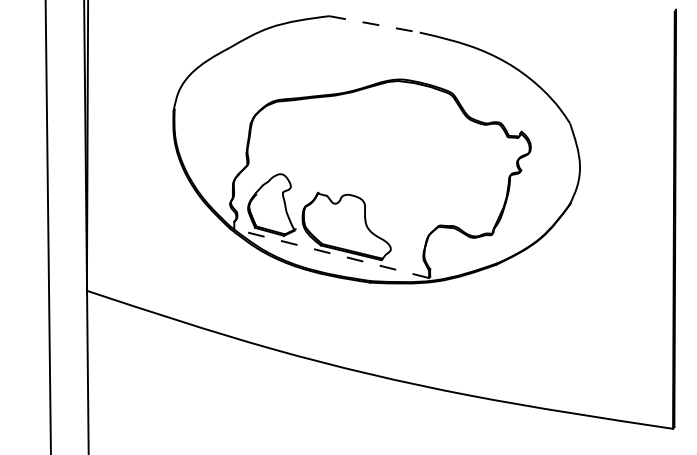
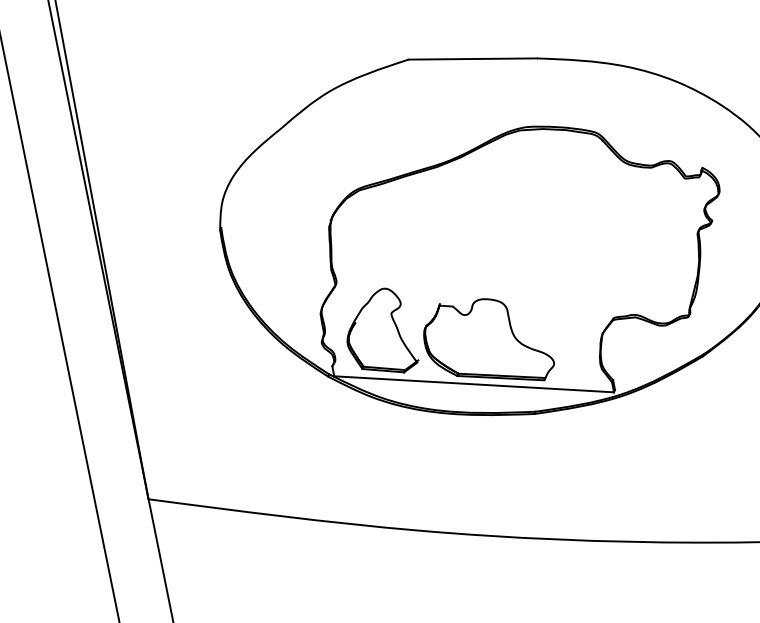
line: (374, 24) -> (472, 59), dashed -> solid
line: (331, 253) -> (473, 384), dashed -> solid

